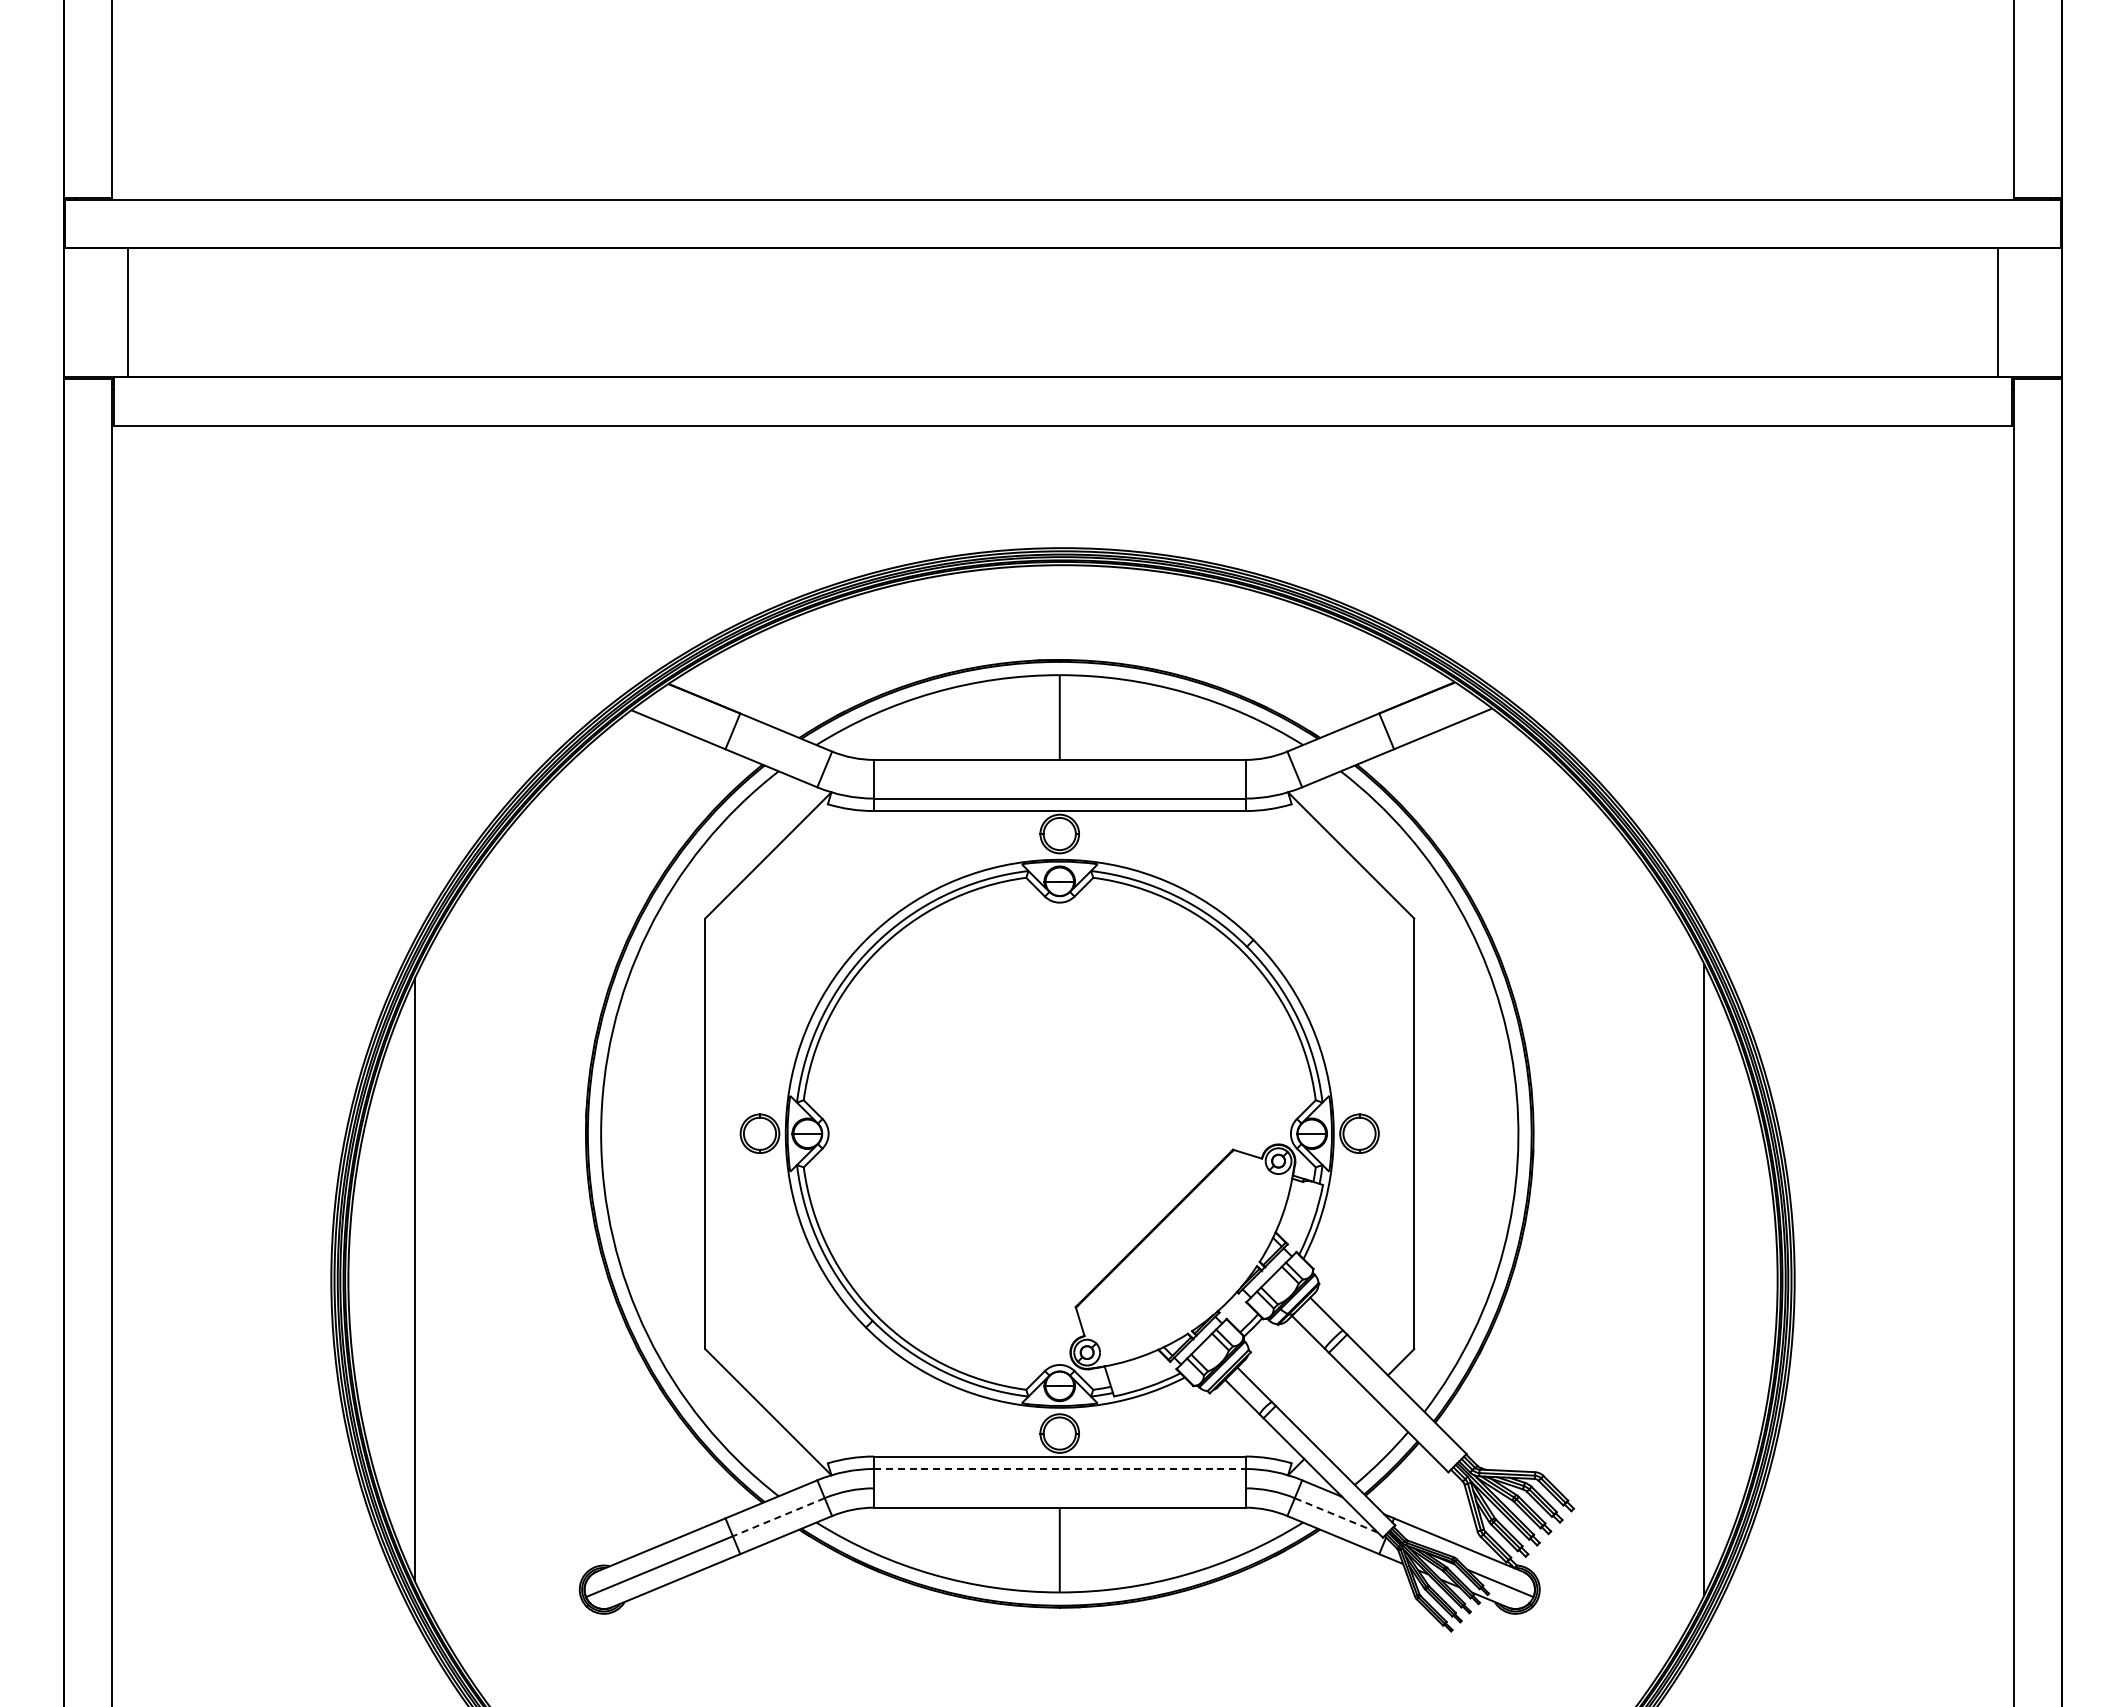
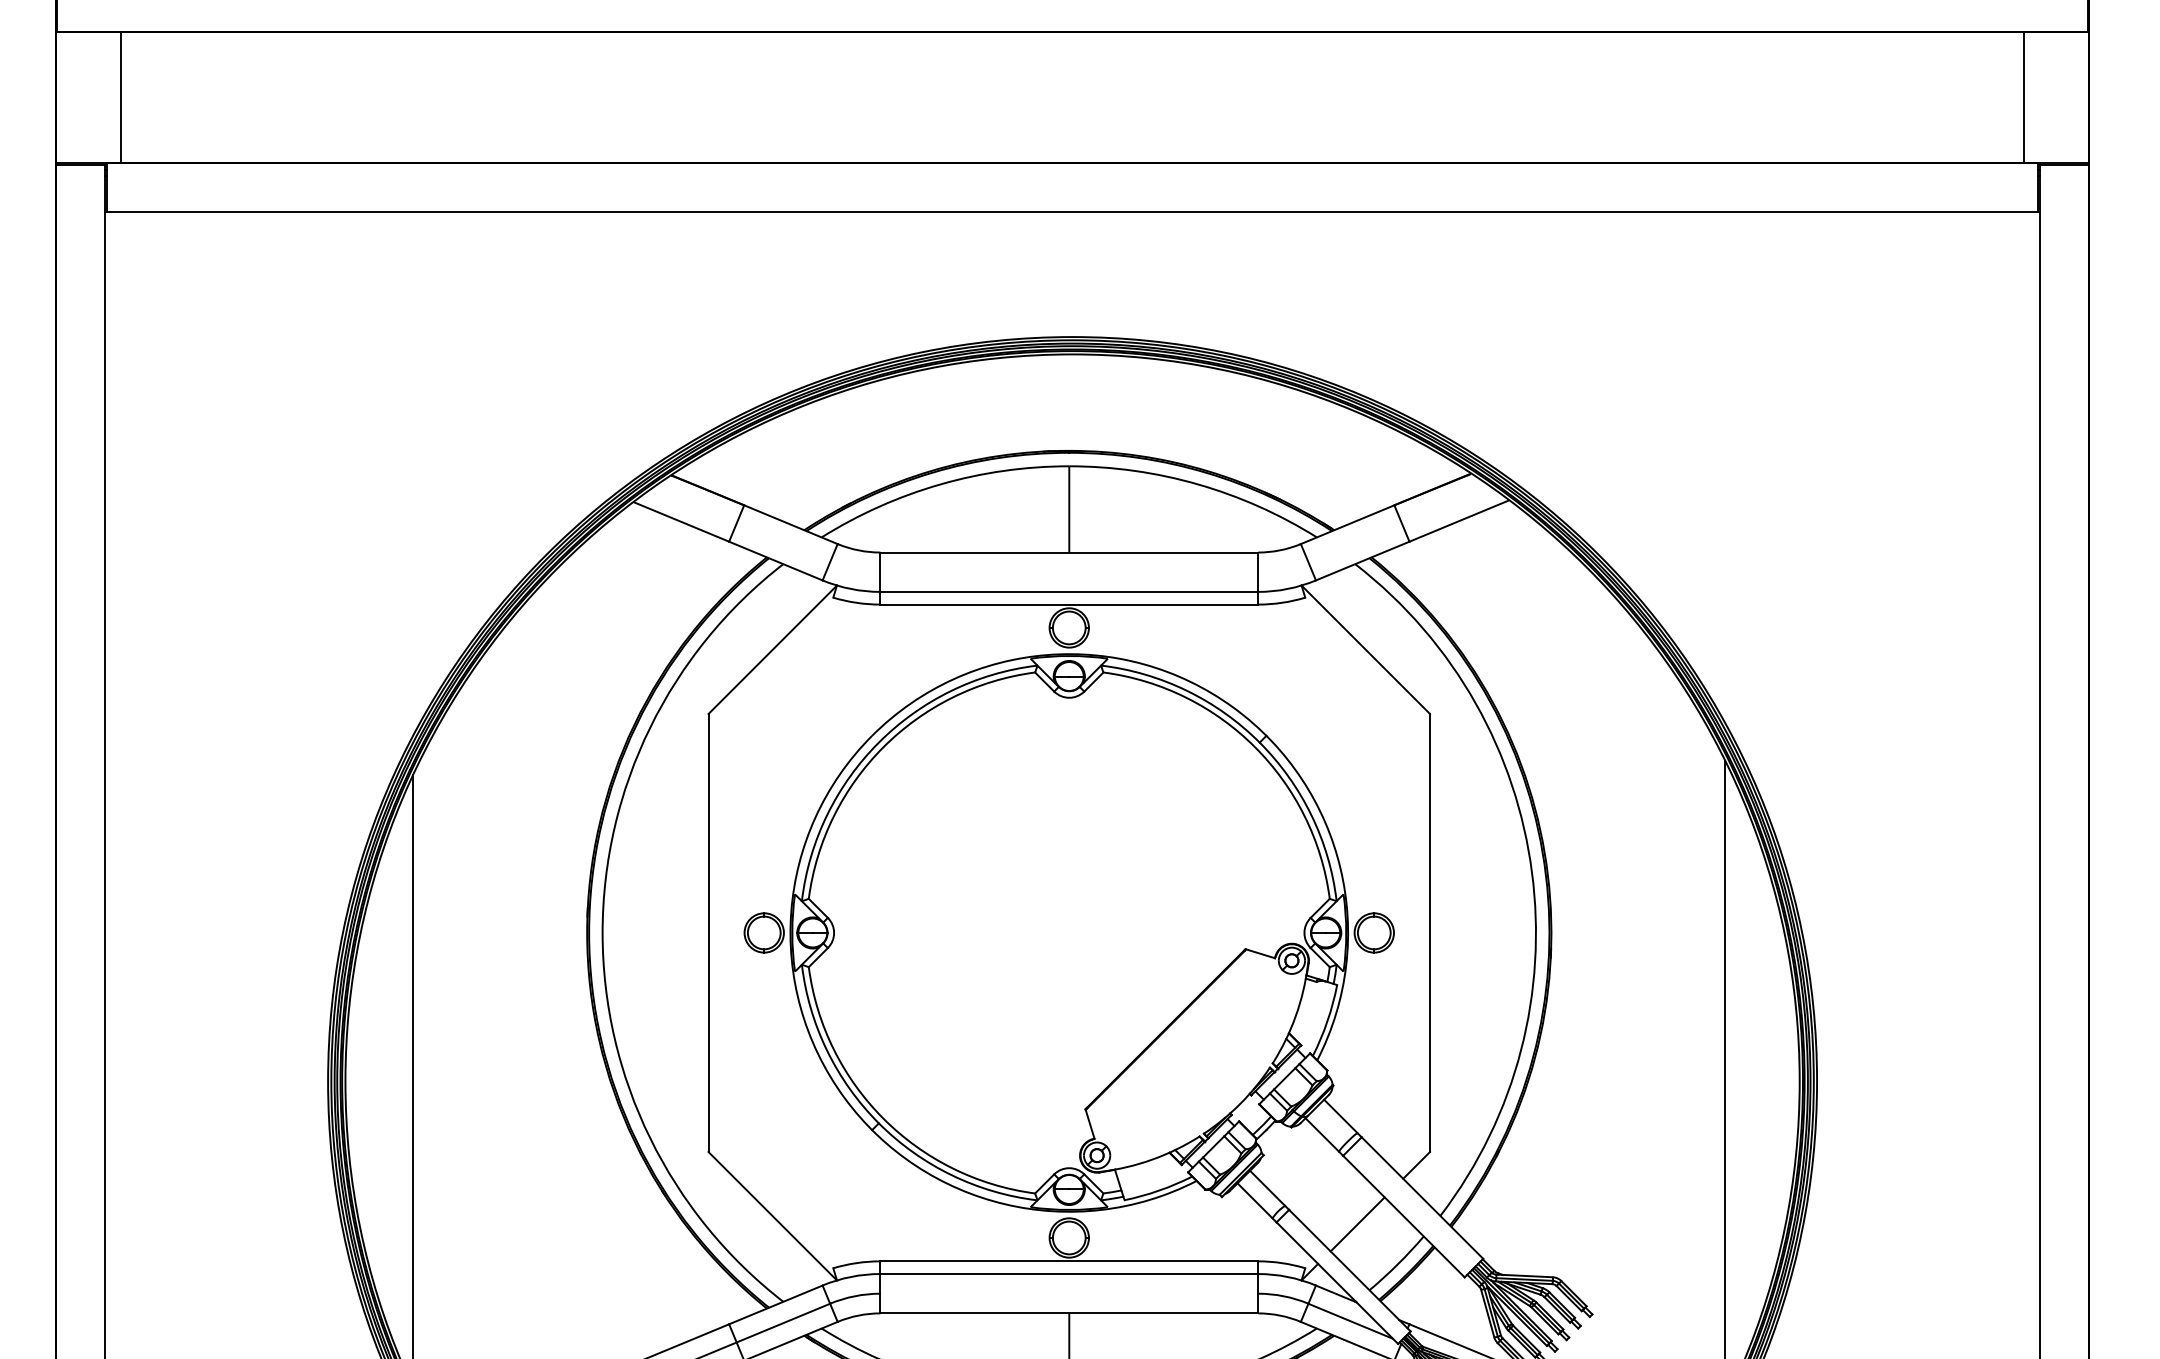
line: (1342, 1419) -> (1356, 1223), added
line: (1059, 1469) -> (1069, 1274), dashed -> solid
line: (1336, 1515) -> (1350, 1321), dashed -> solid
line: (778, 1517) -> (783, 1323), dashed -> solid

